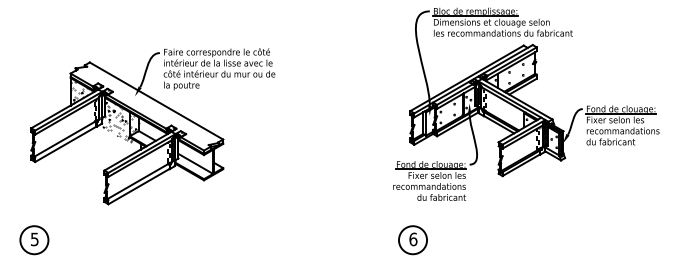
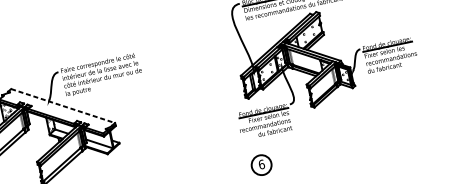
line: (156, 101) -> (63, 106), solid -> dashed
hatch: (117, 121) -> (39, 125), removed

